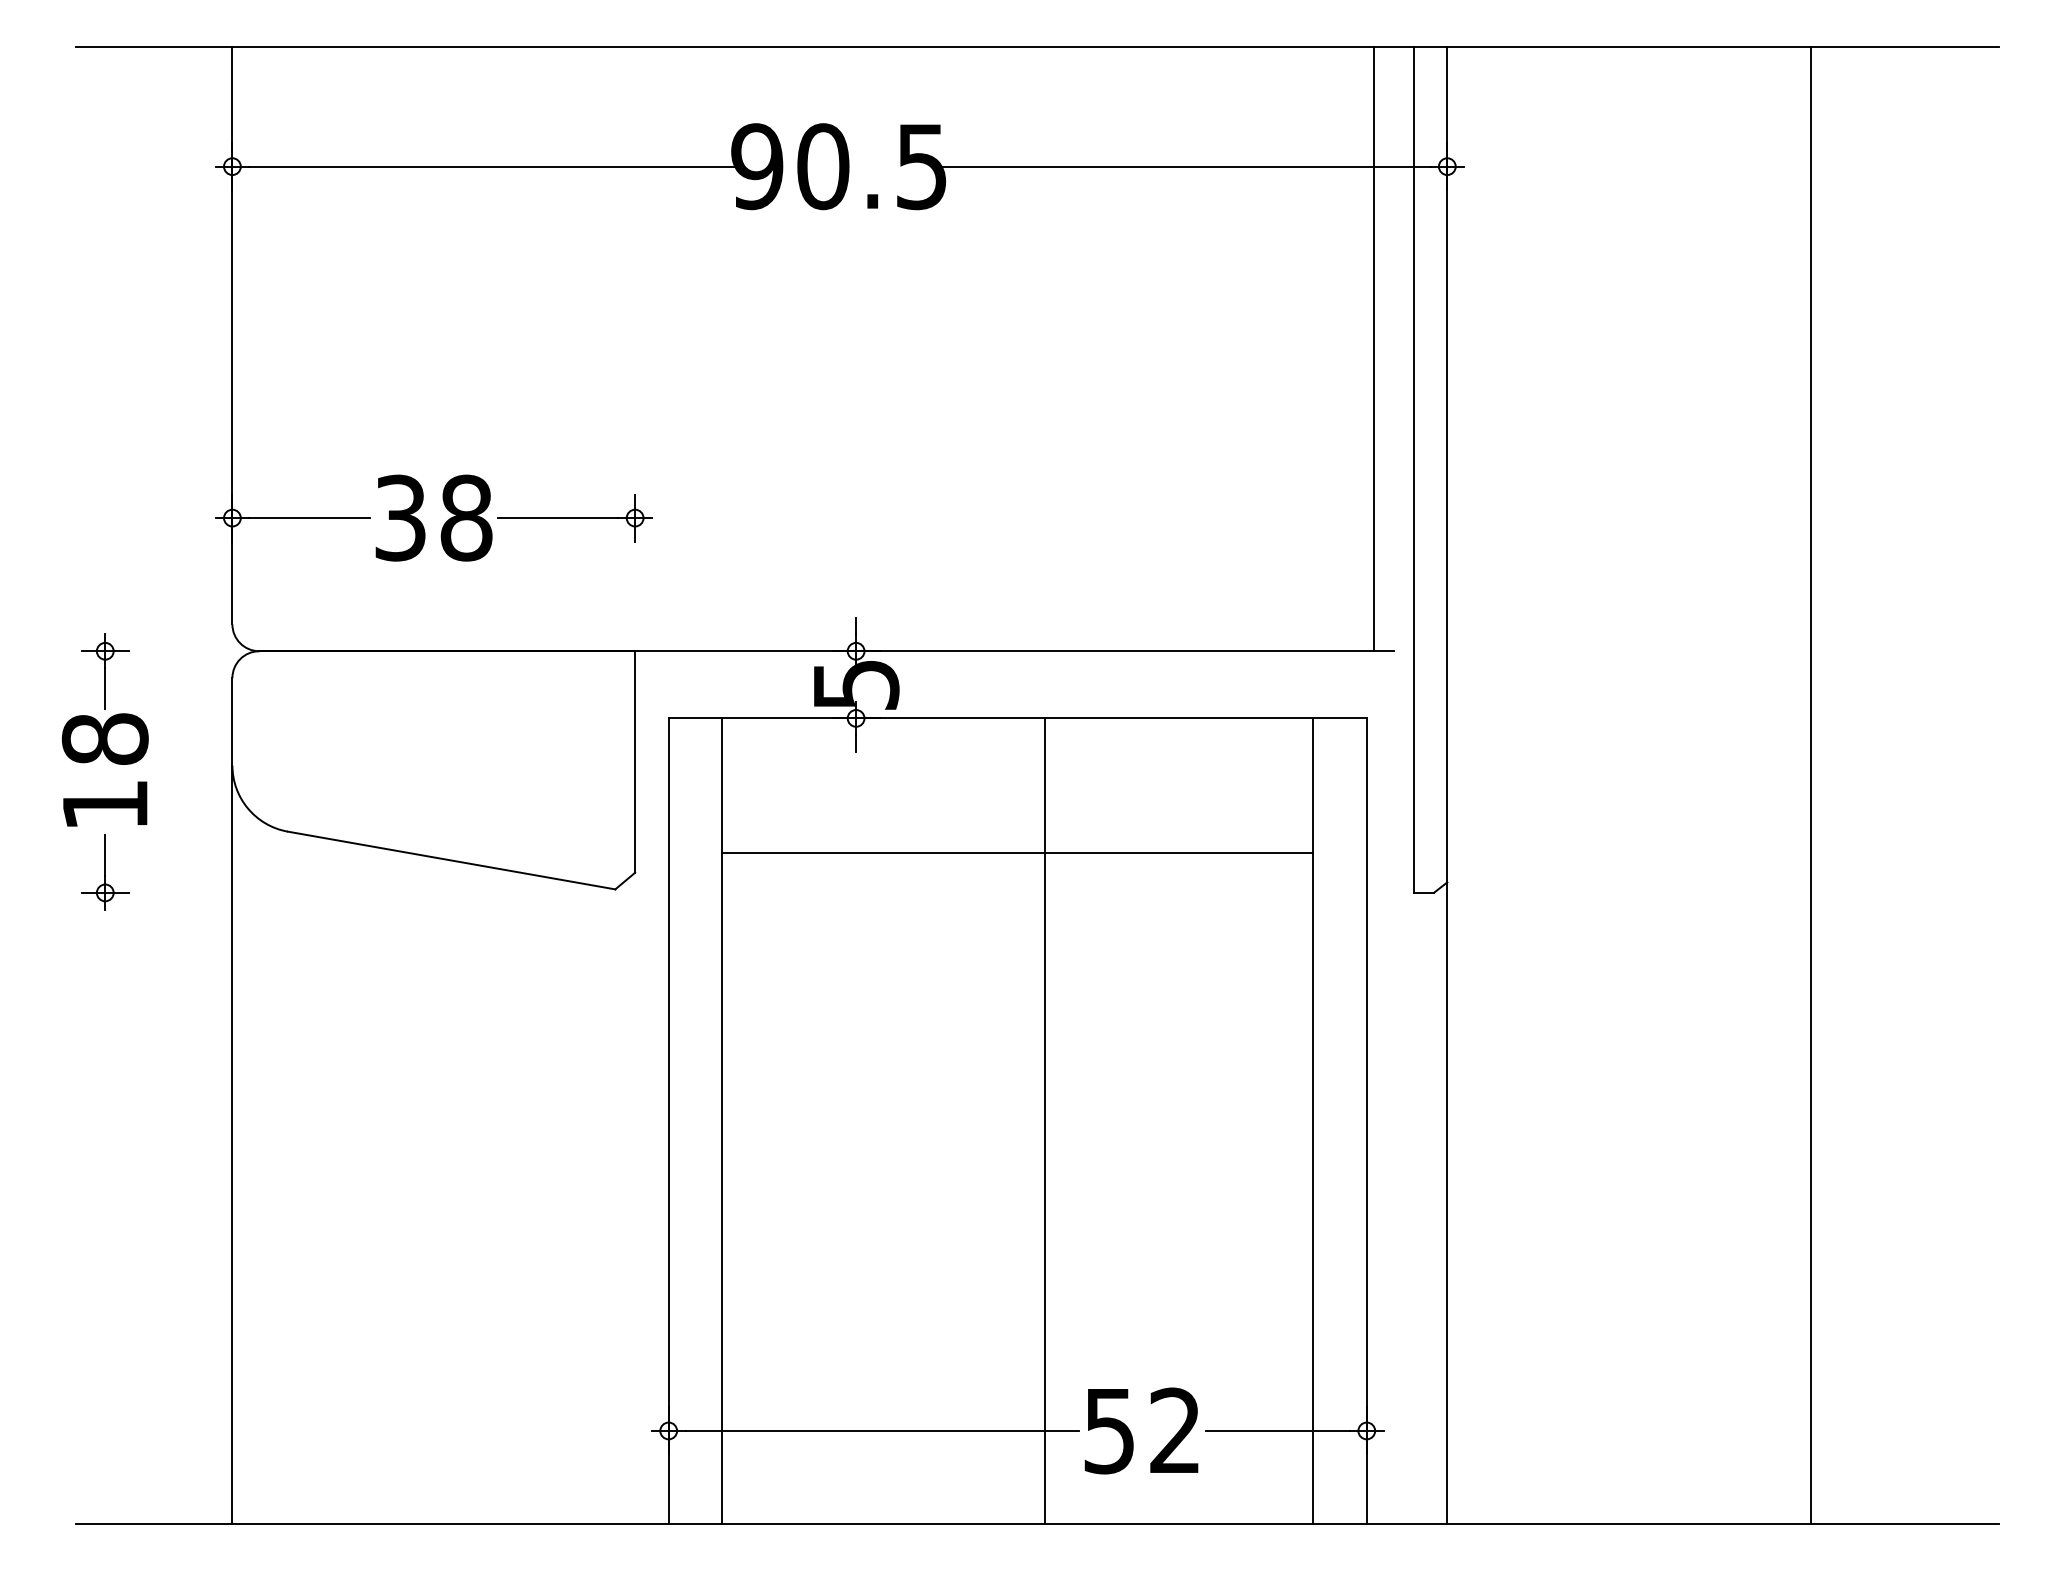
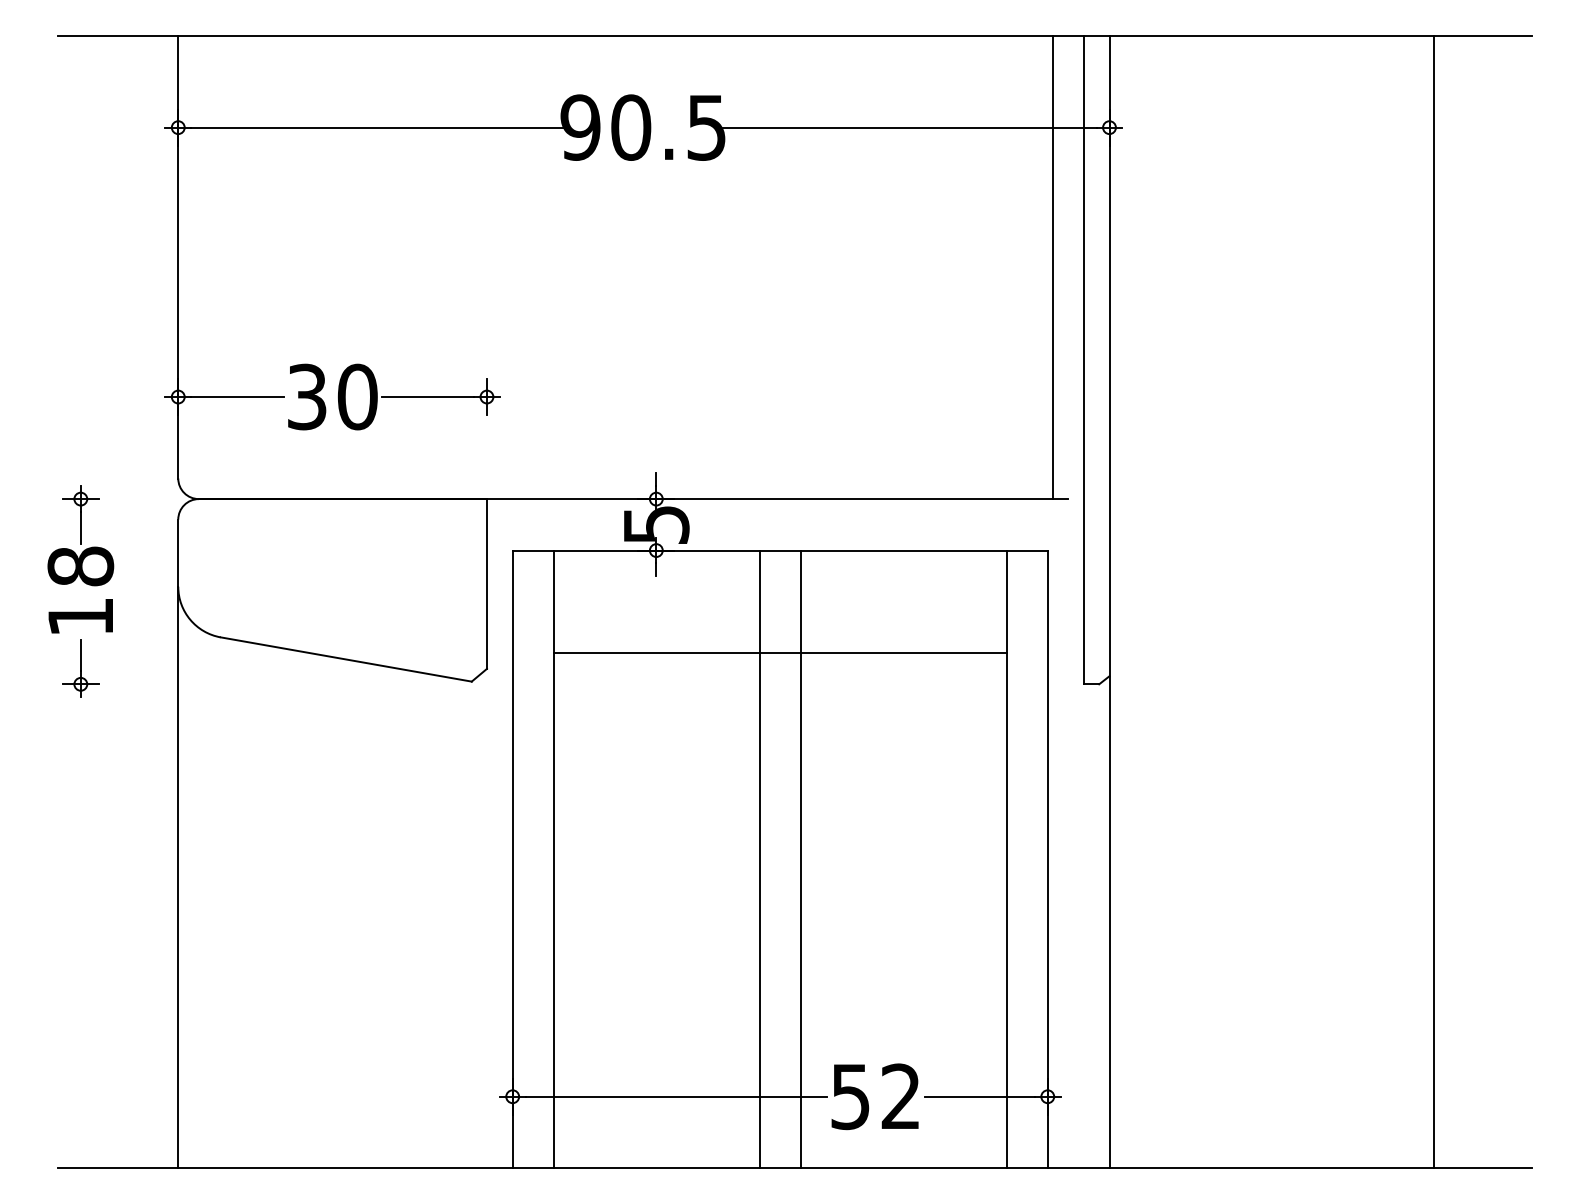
text: (466, 518) -> (357, 397), 38 -> 30
line: (1811, 785) -> (1433, 602), moved
line: (990, 1120) -> (759, 858), added

